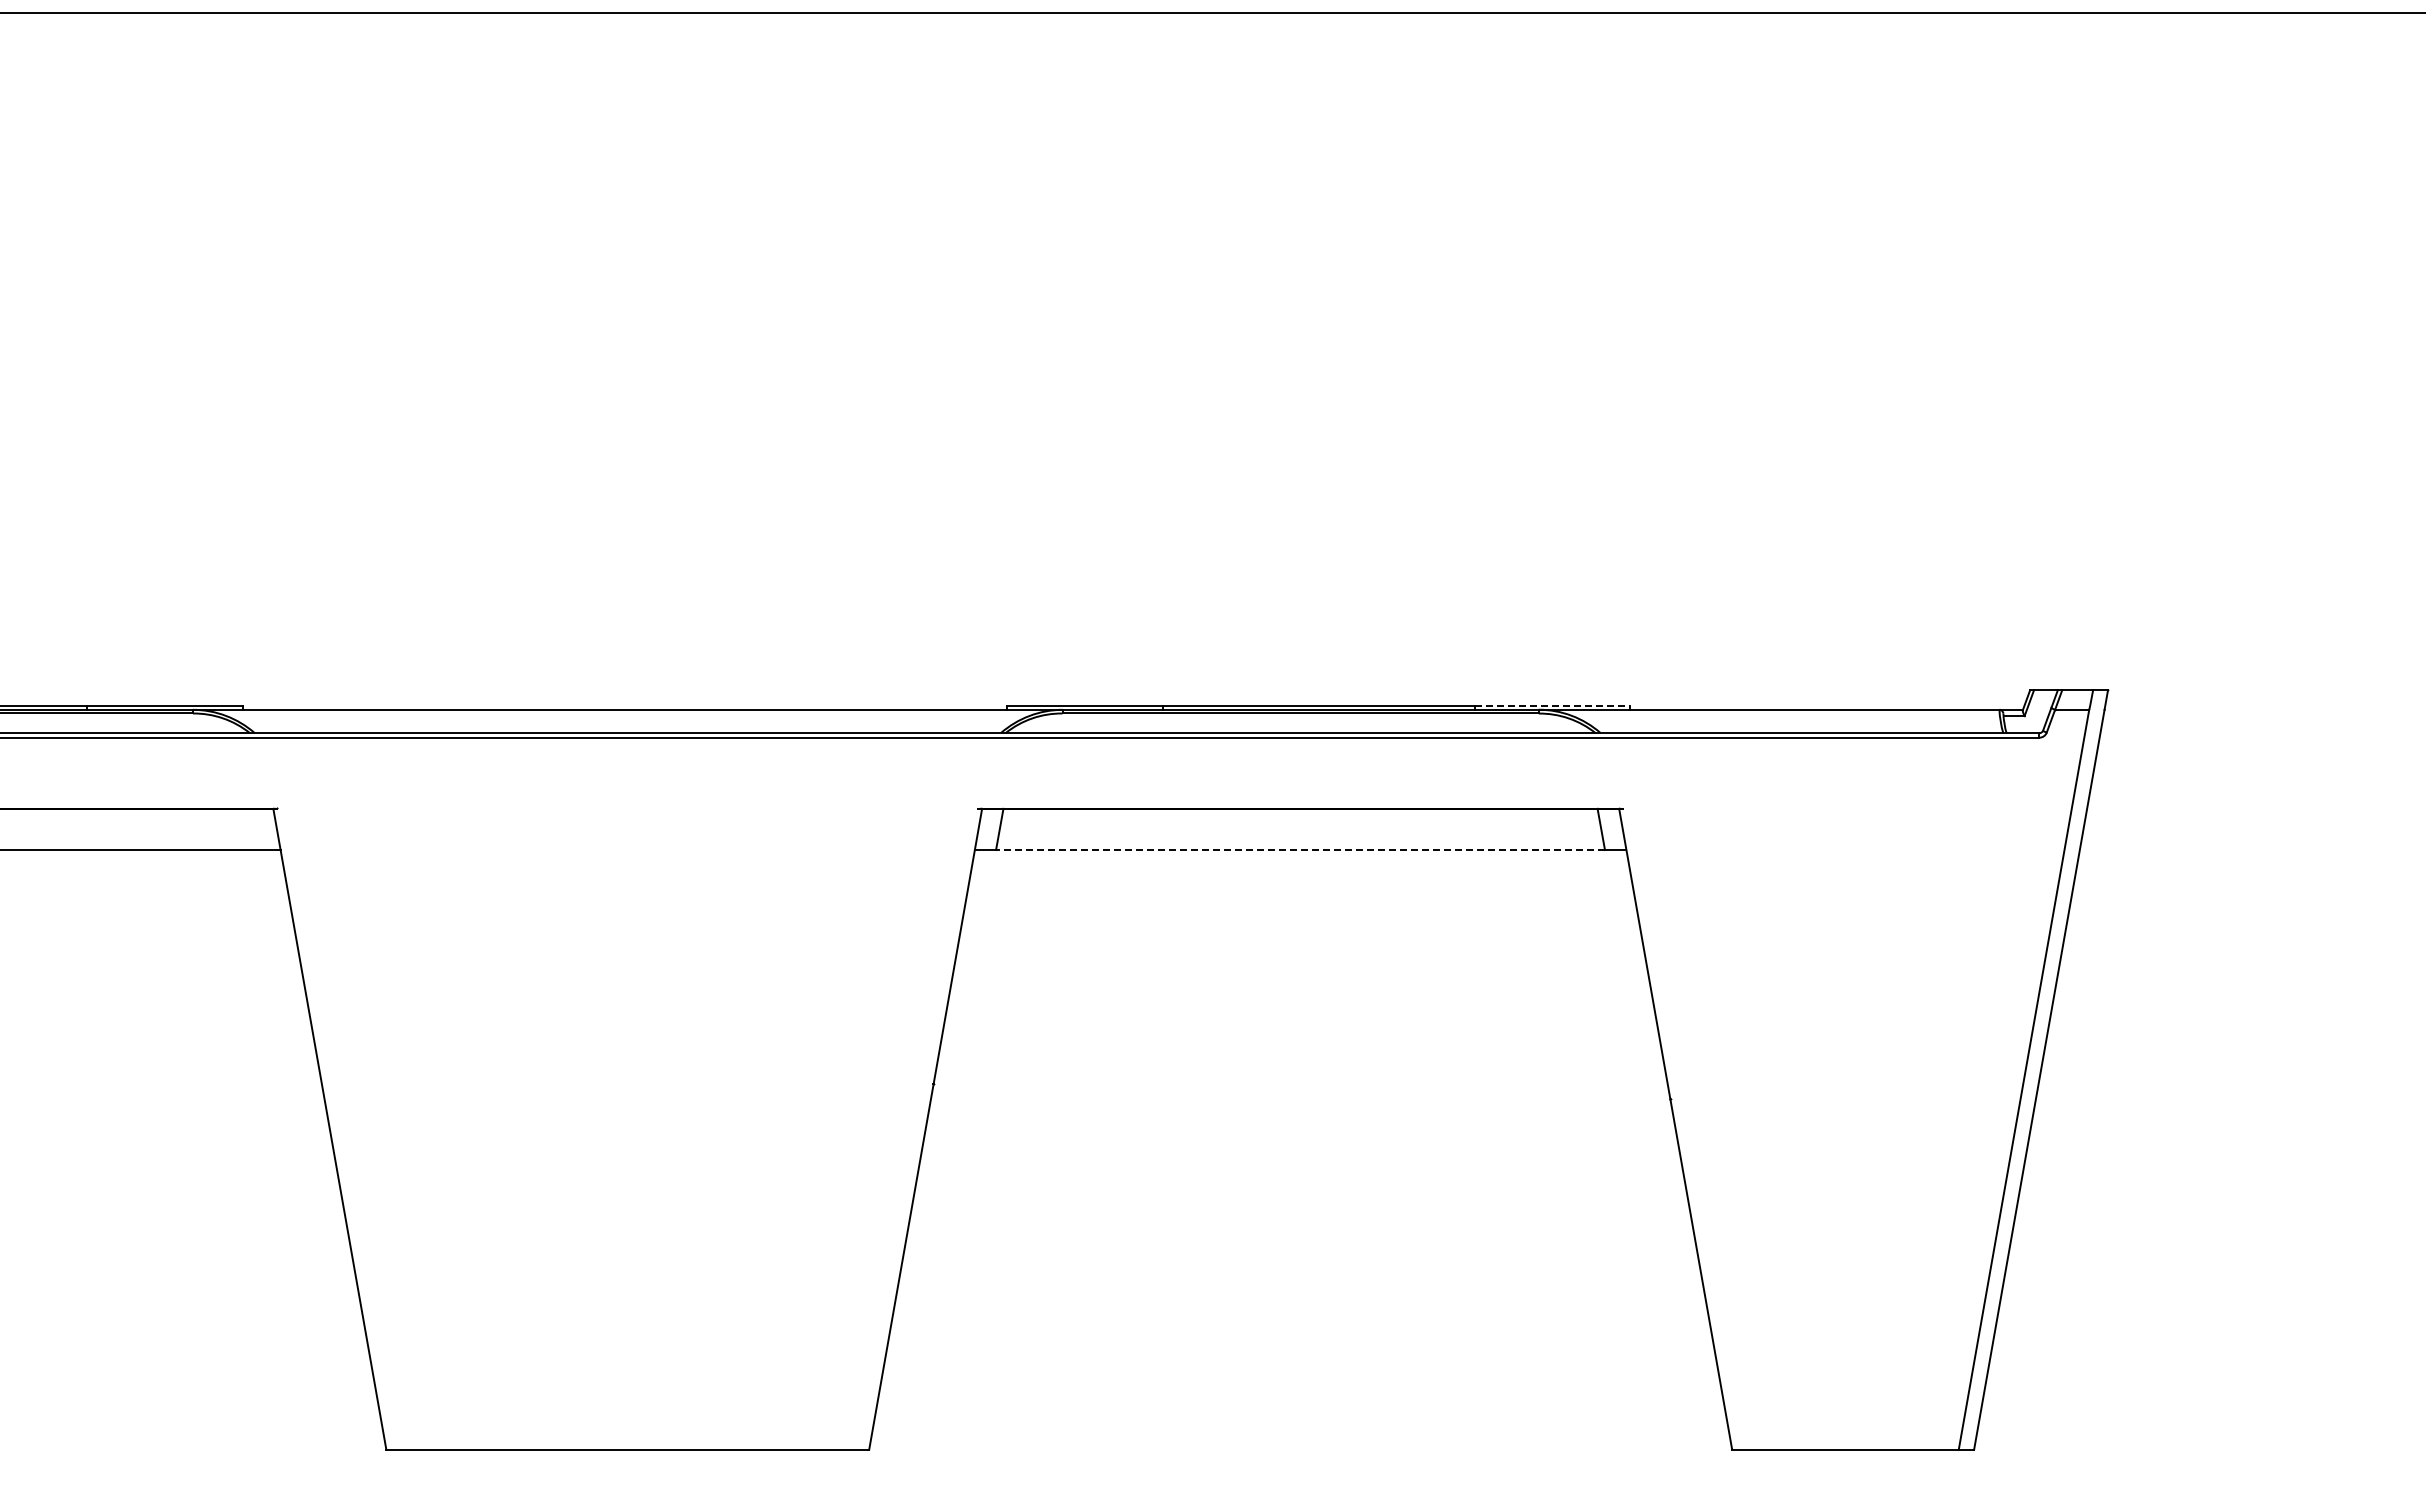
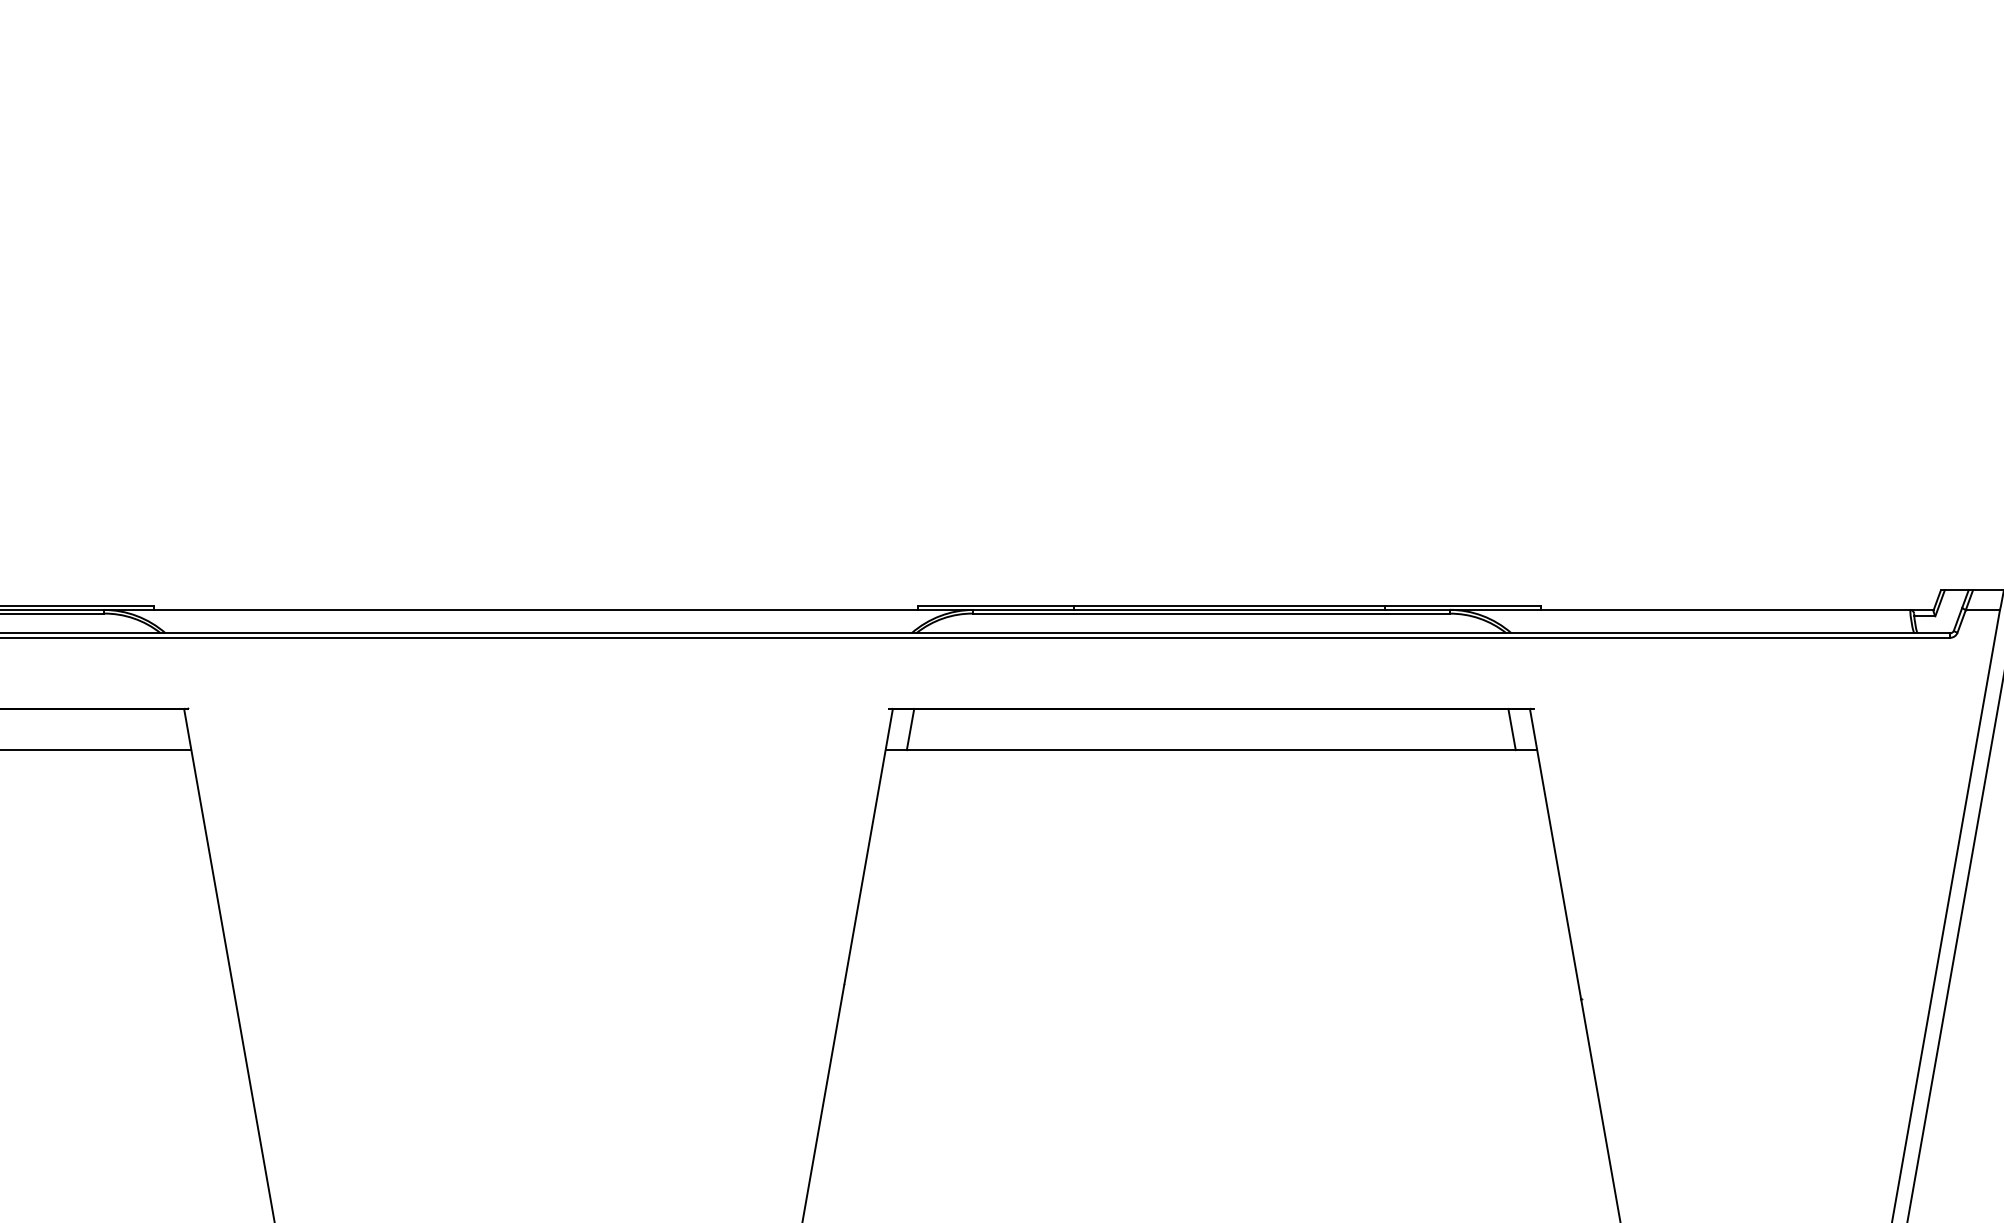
line: (1552, 705) -> (1463, 605), dashed -> solid
line: (1300, 850) -> (1211, 750), dashed -> solid

